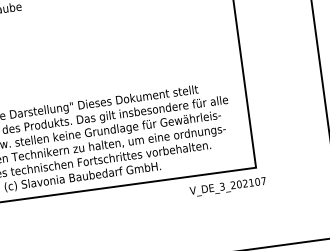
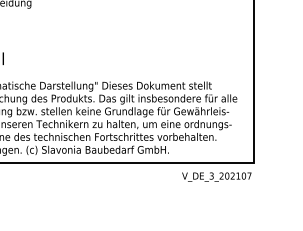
text: (227, 186) -> (216, 176), moved

